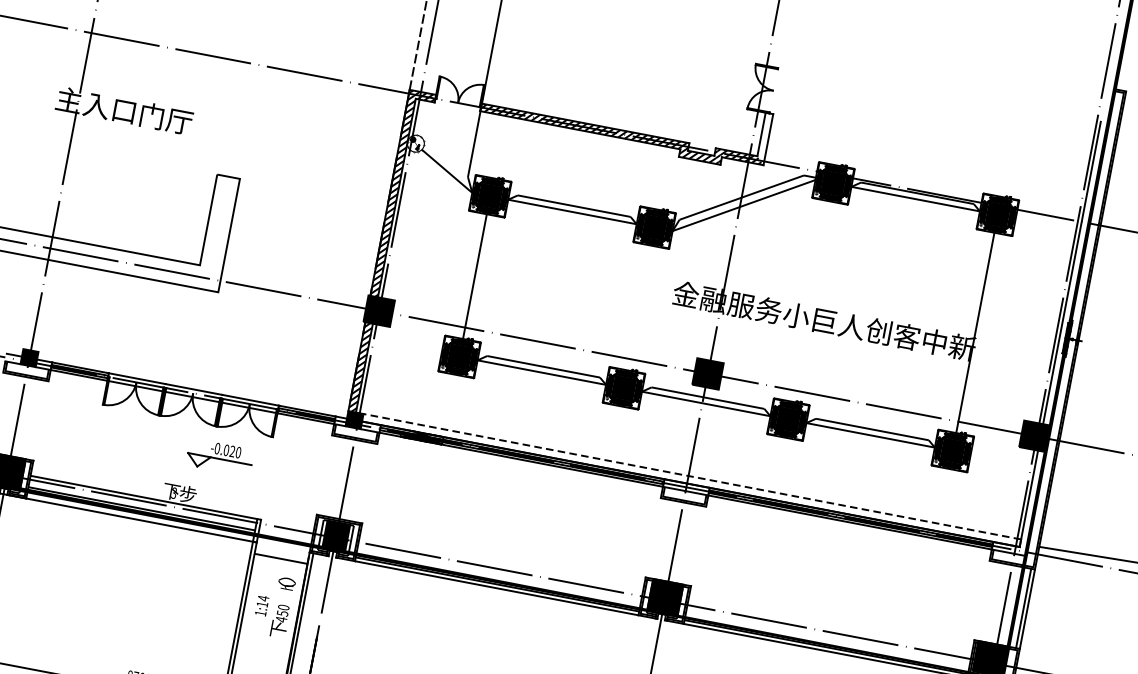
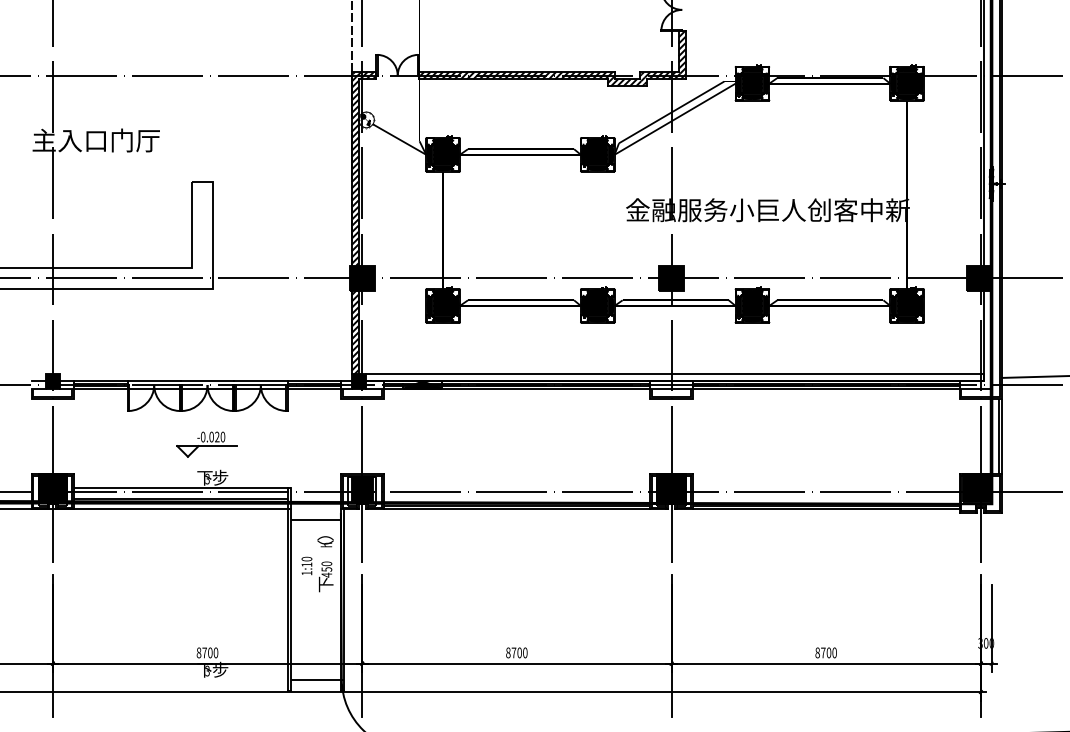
hatch: (764, 136) -> (681, 53), added
part: (219, 457) -> (206, 444), moved
line: (691, 476) -> (674, 374), dashed -> solid
text: (263, 597) -> (306, 558), 1:14 -> 1:10

